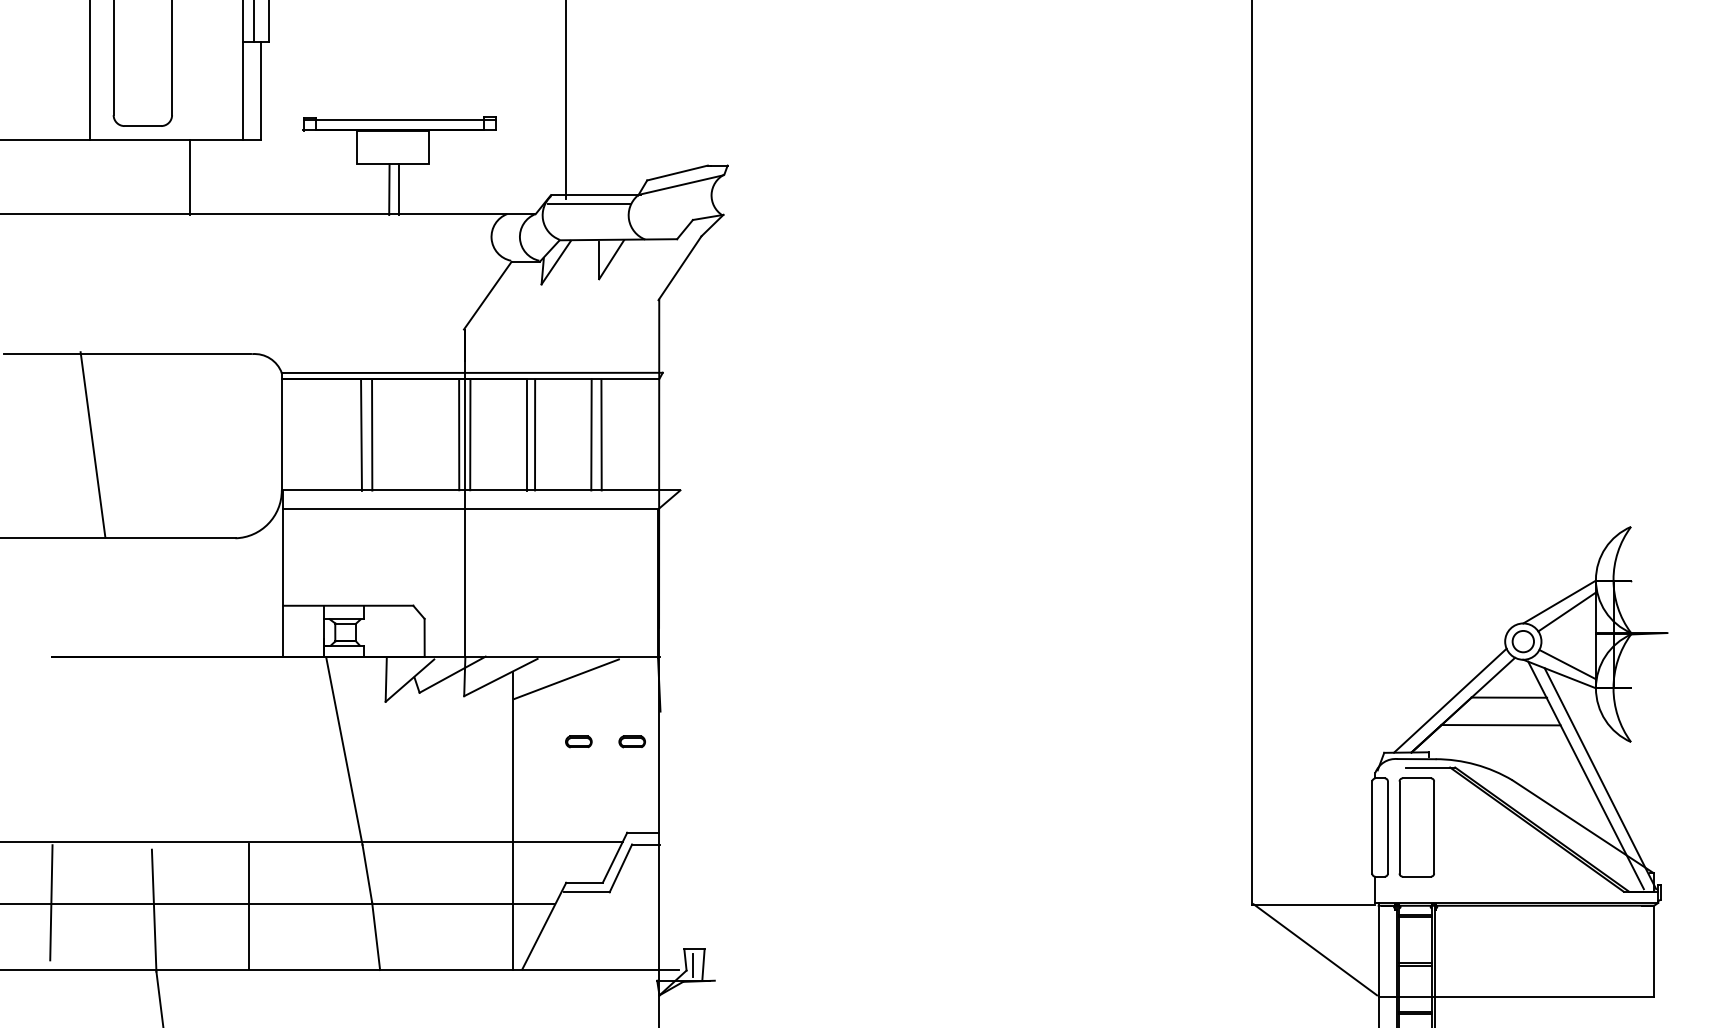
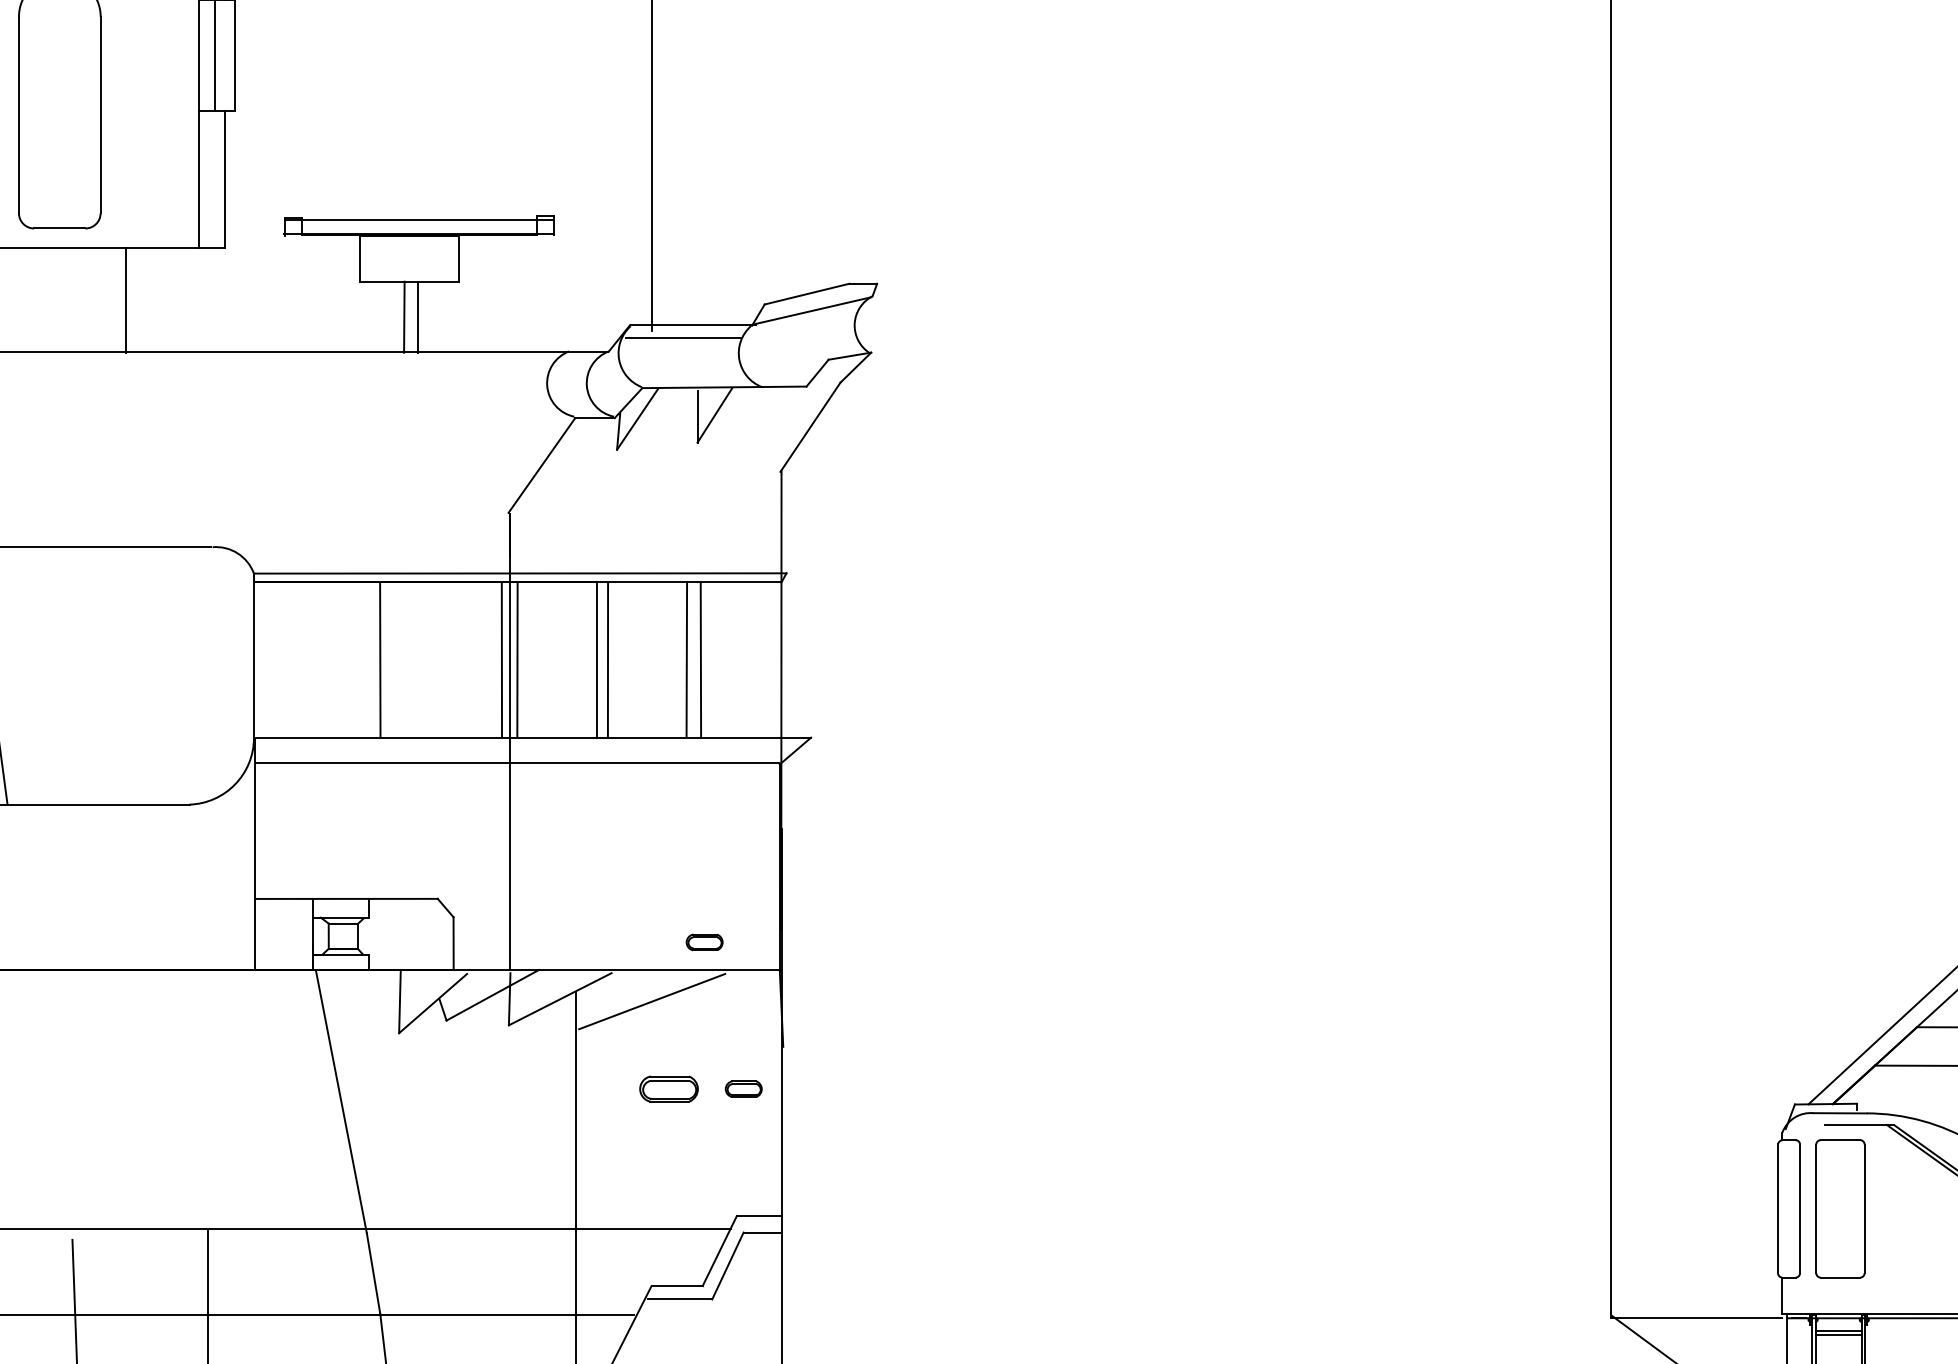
line: (361, 434) -> (365, 659), removed
part: (603, 636) -> (703, 941), added
part: (578, 741) -> (668, 1088), size x1.6

